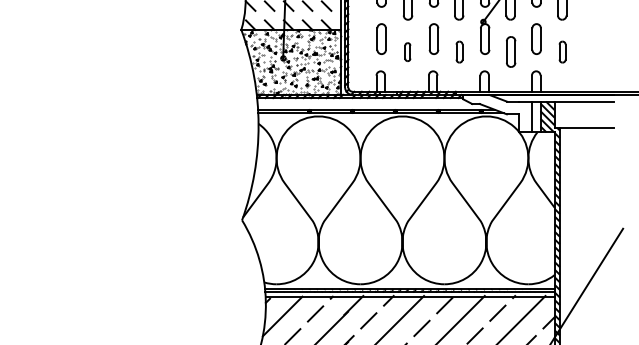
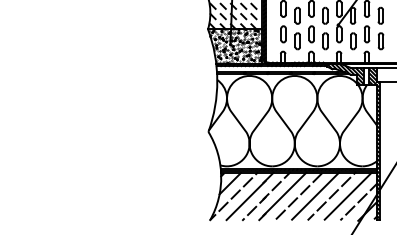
part: (407, 52) -> (297, 41), size x1.67
part: (459, 52) -> (325, 41), size x1.43
part: (561, 52) -> (380, 41), size x1.43
hatch: (496, 113) -> (345, 74), added

